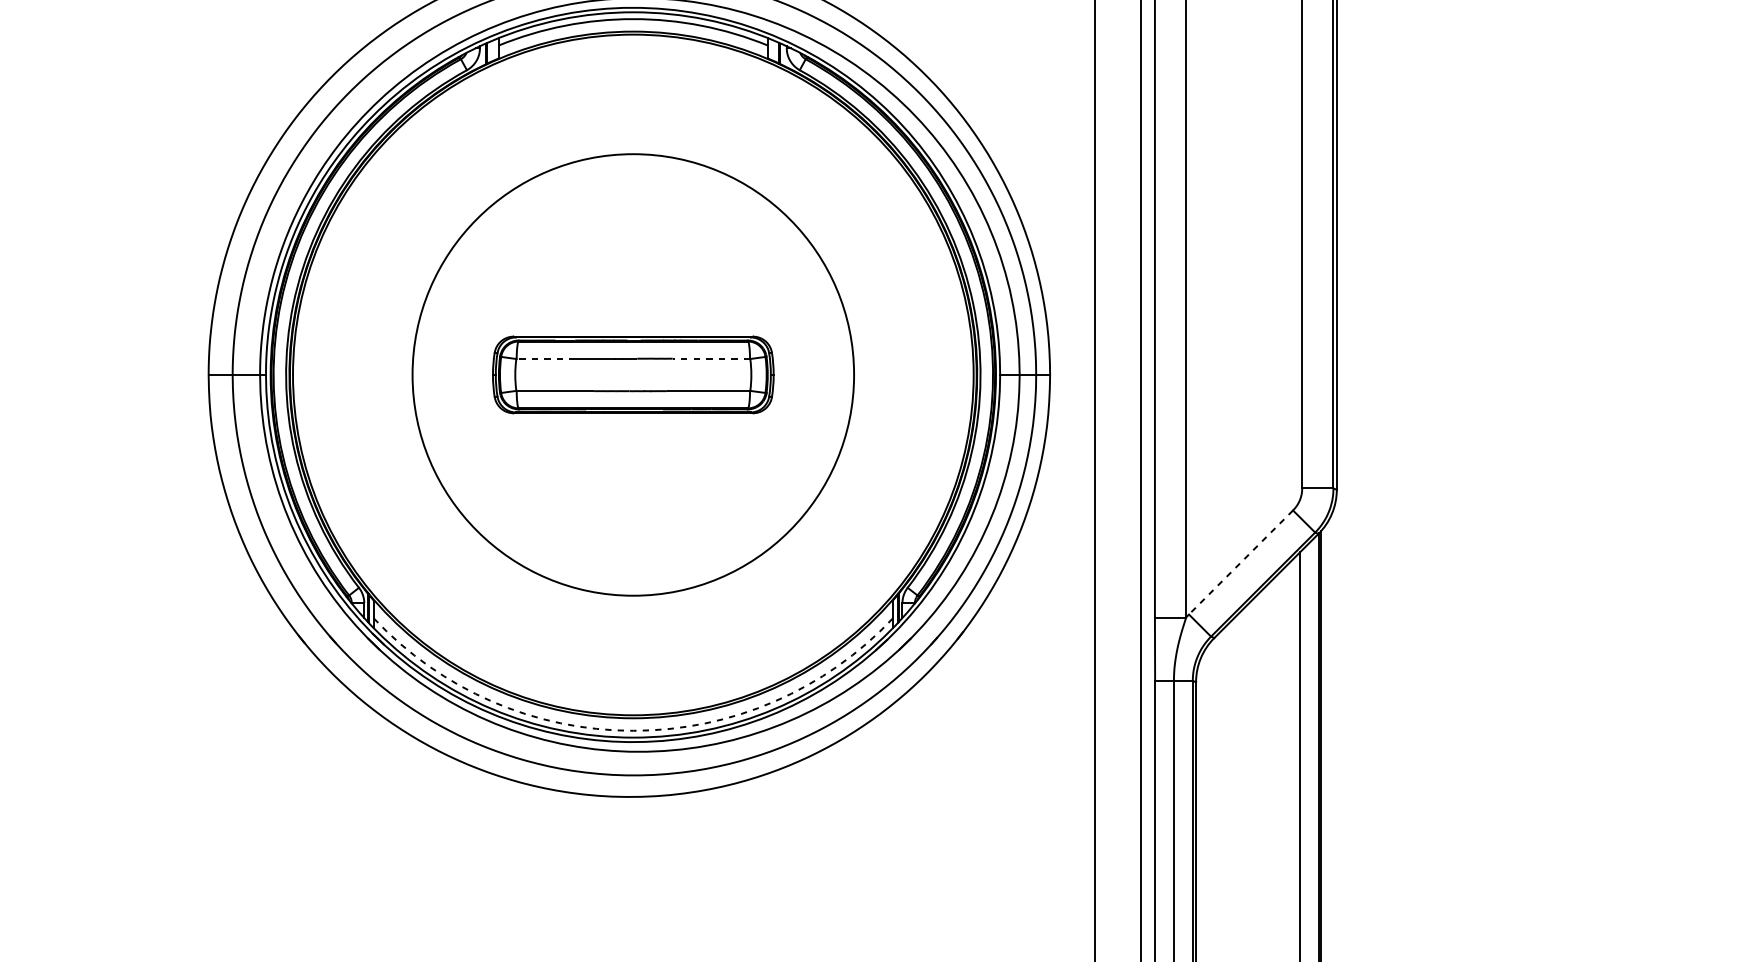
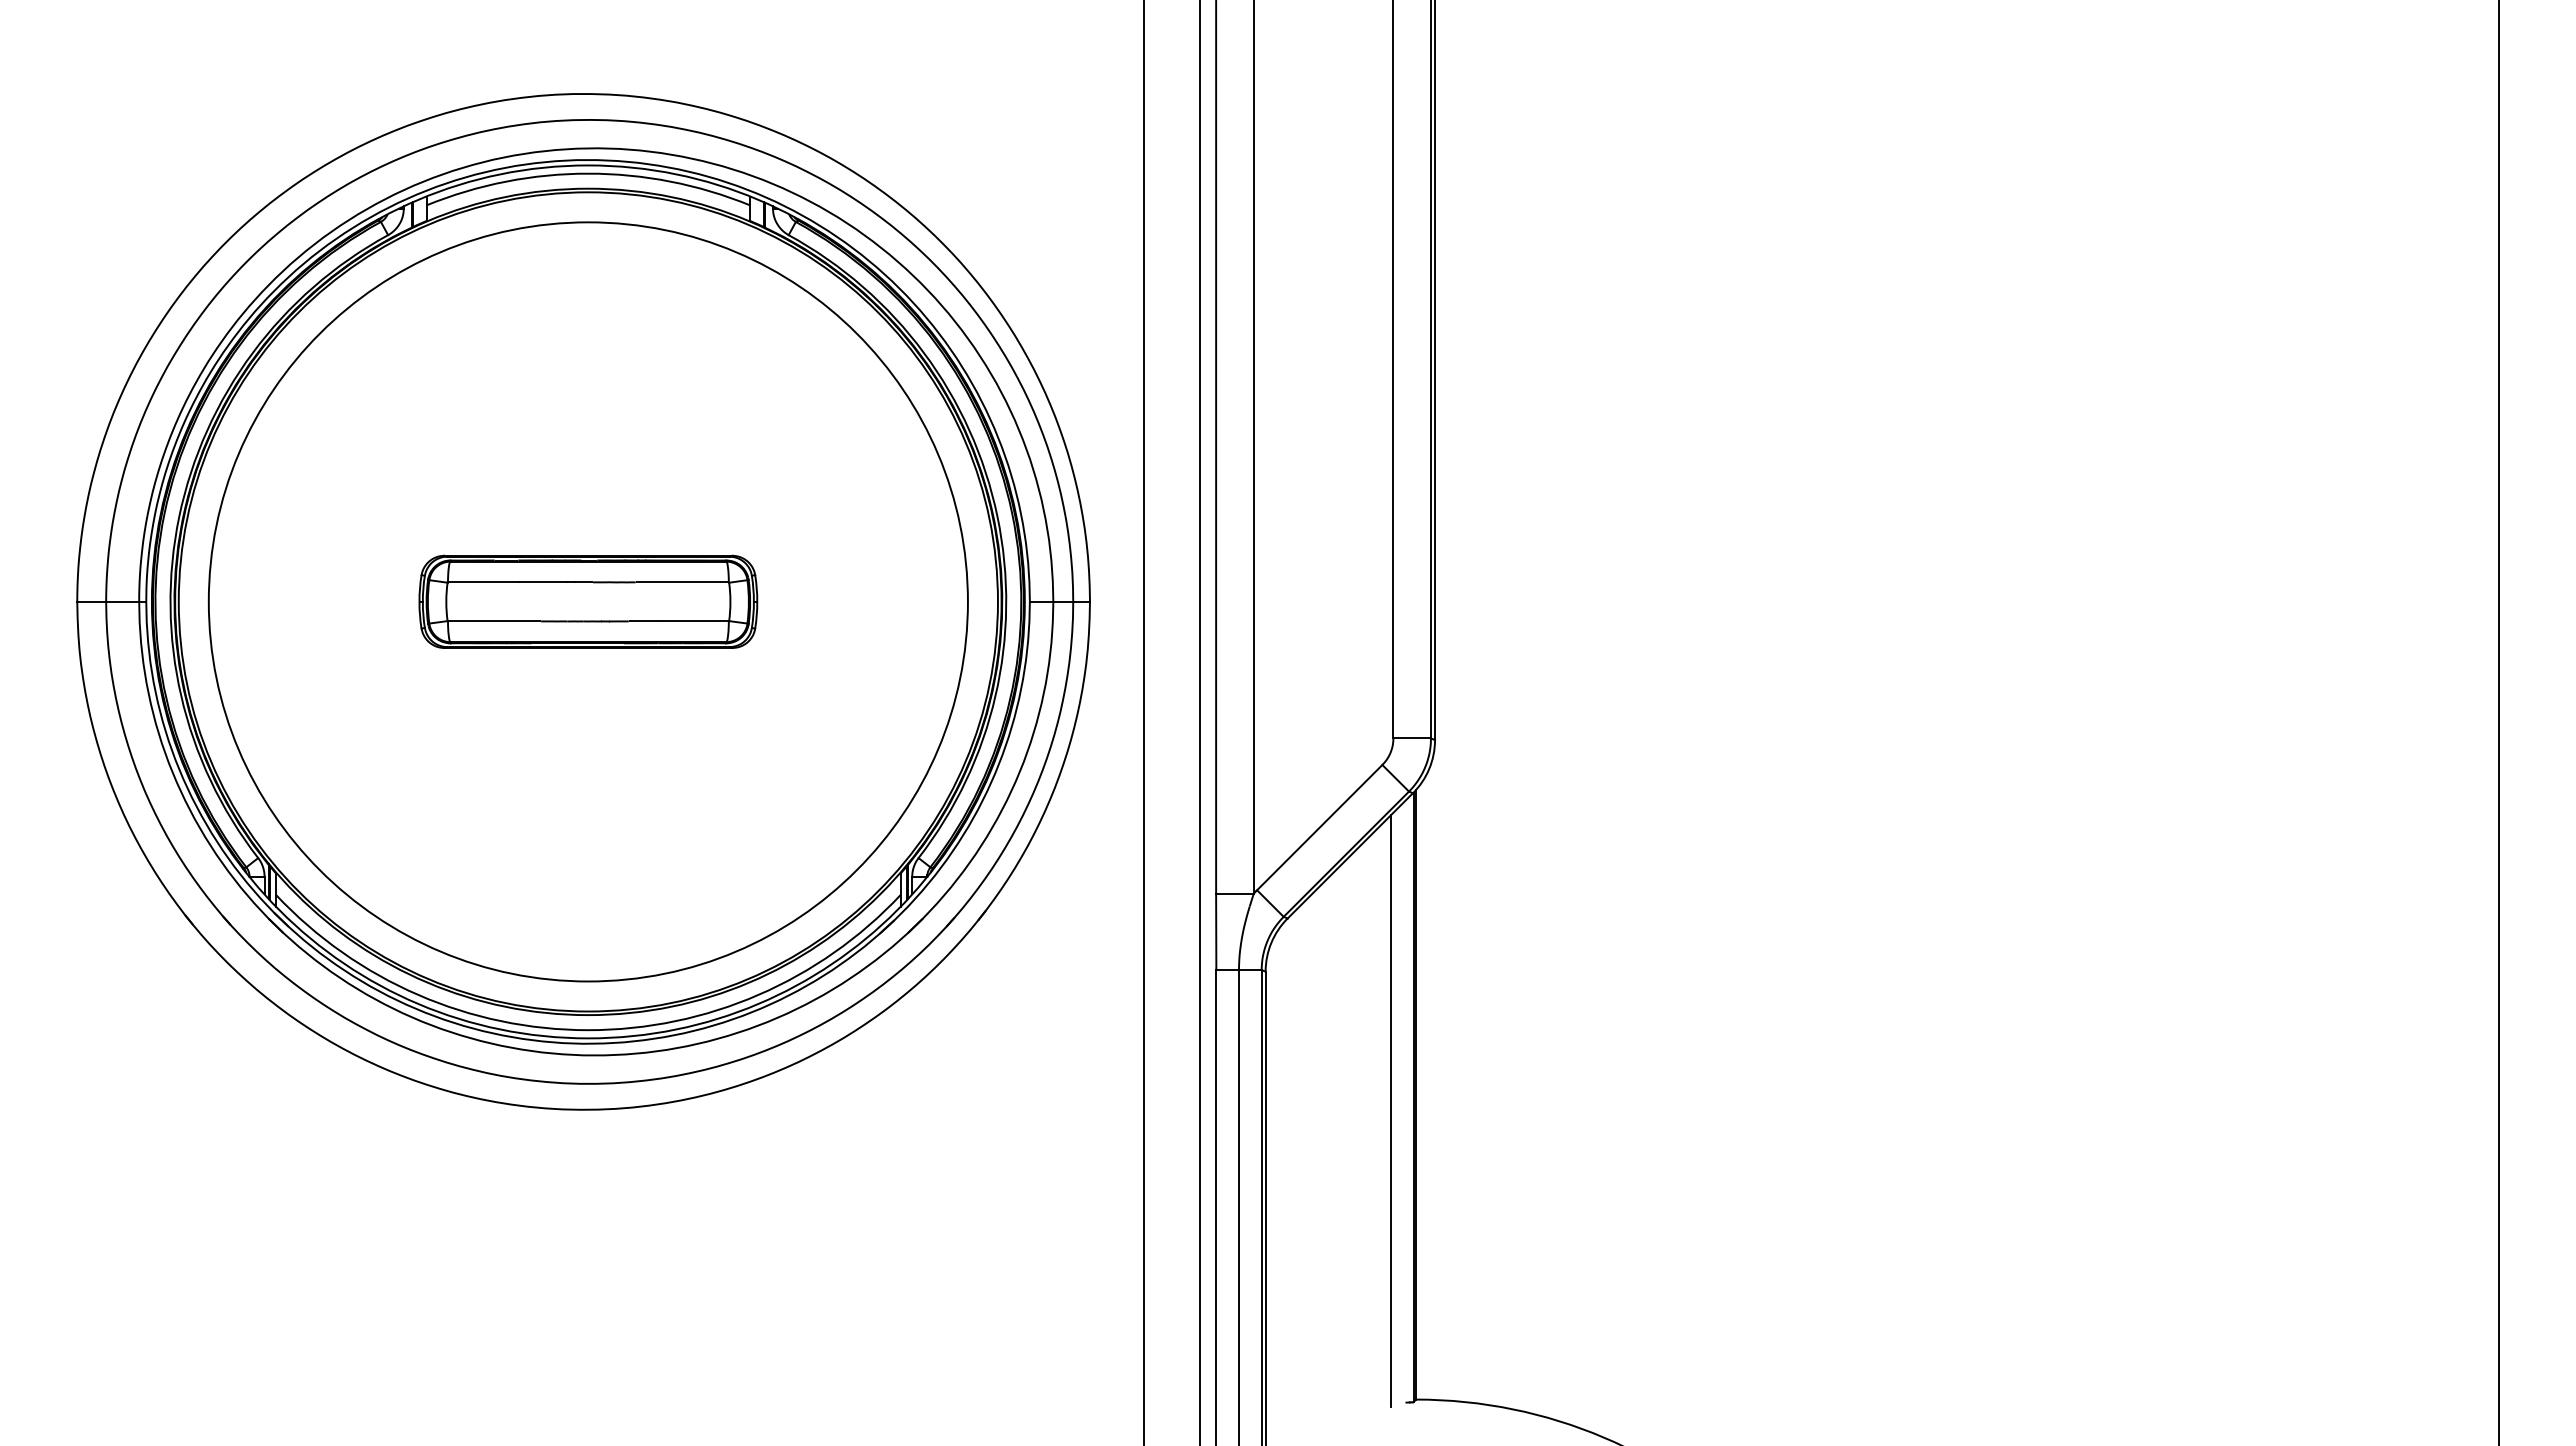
line: (546, 358) -> (483, 582), dashed -> solid
line: (710, 358) -> (681, 582), dashed -> solid
circle: (632, 374) -> (587, 601), size x1.43
line: (1240, 562) -> (1319, 827), dashed -> solid
arc: (633, 731) -> (588, 1030), dashed -> solid

